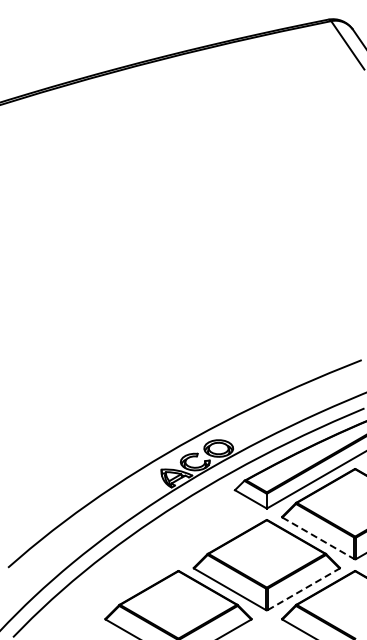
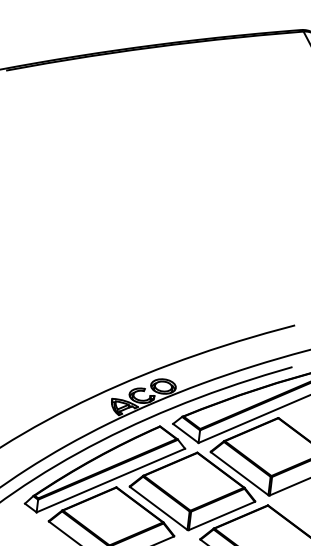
line: (318, 538) -> (239, 473), dashed -> solid
part: (163, 552) -> (105, 470), added
line: (303, 589) -> (221, 516), dashed -> solid

